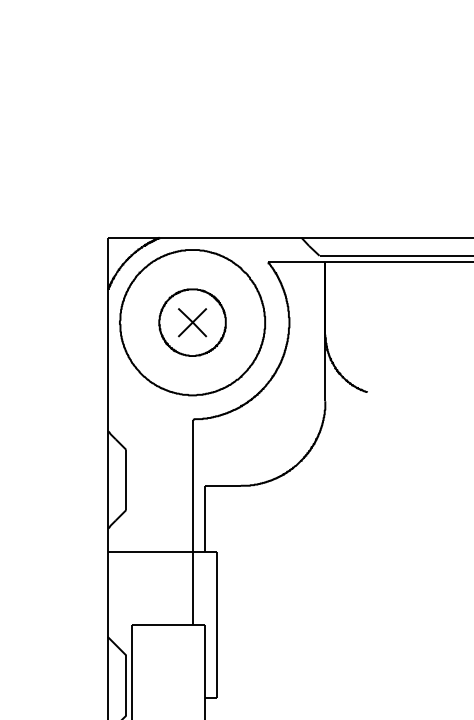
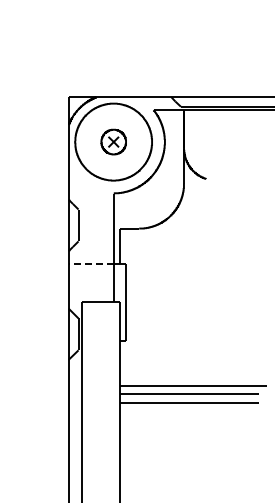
part: (192, 321) -> (113, 141), size x0.7
line: (148, 551) -> (90, 263), solid -> dashed

